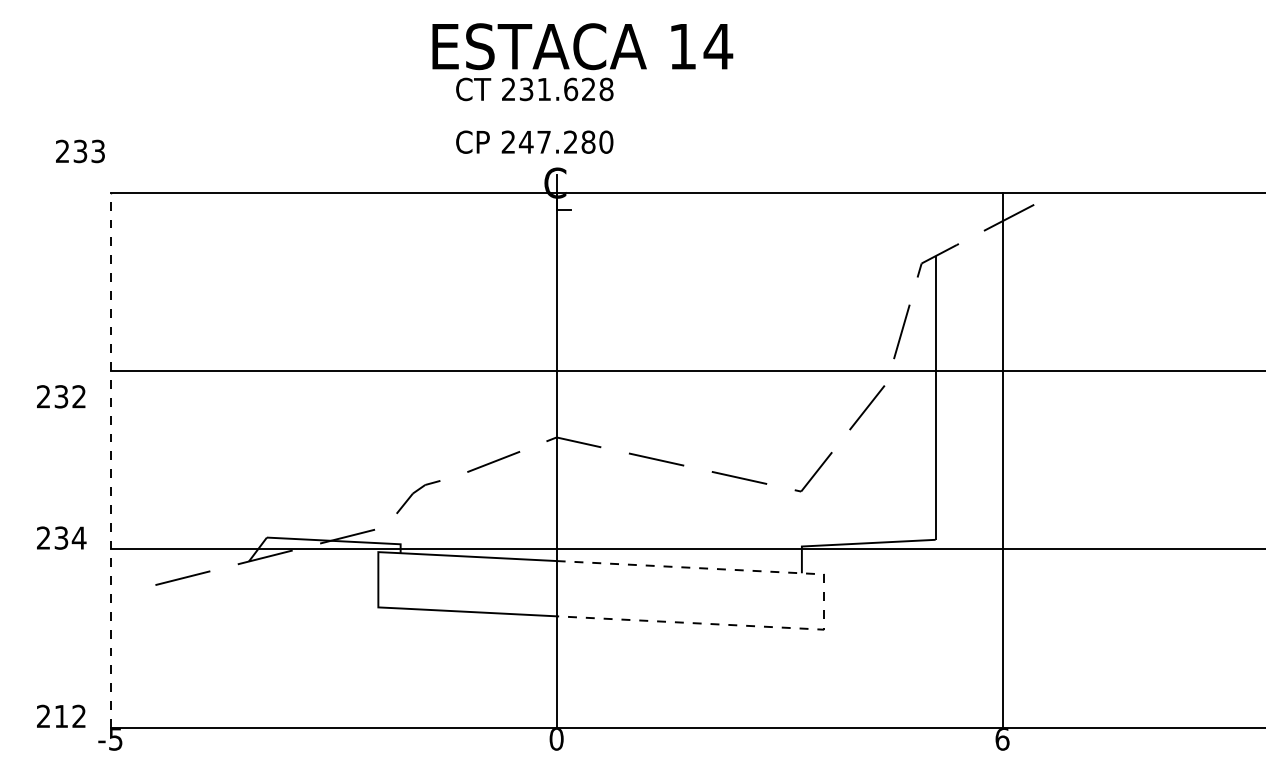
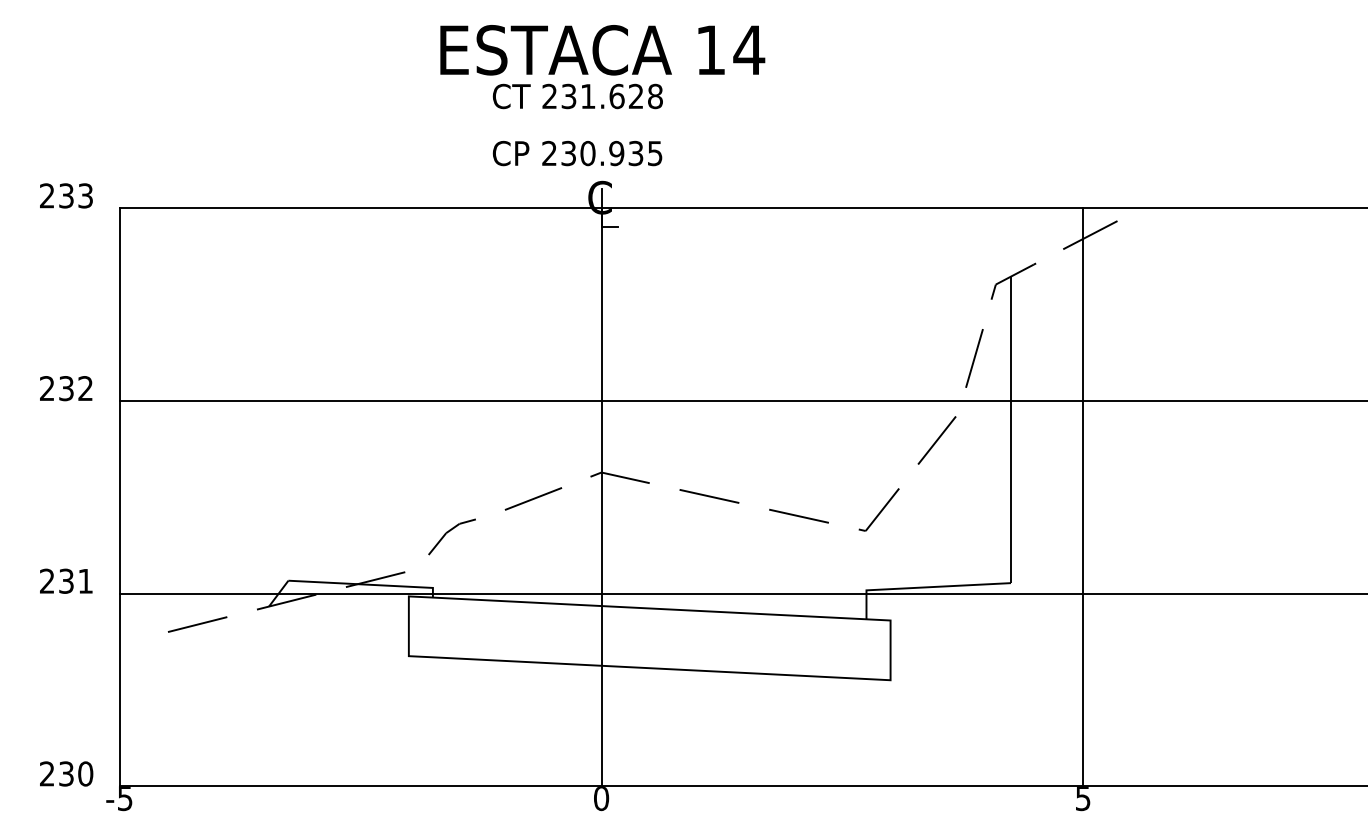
text: (582, 46) -> (602, 50), moved
text: (566, 141) -> (612, 152), 247.280 -> 230.935
text: (80, 151) -> (66, 195), moved
text: (61, 396) -> (66, 388), moved
line: (110, 459) -> (119, 496), dashed -> solid
text: (78, 537) -> (84, 580), 234 -> 231
line: (824, 602) -> (890, 650), dashed -> solid
text: (70, 716) -> (76, 774), 212 -> 230
text: (1002, 739) -> (1083, 798), 6 -> 5

